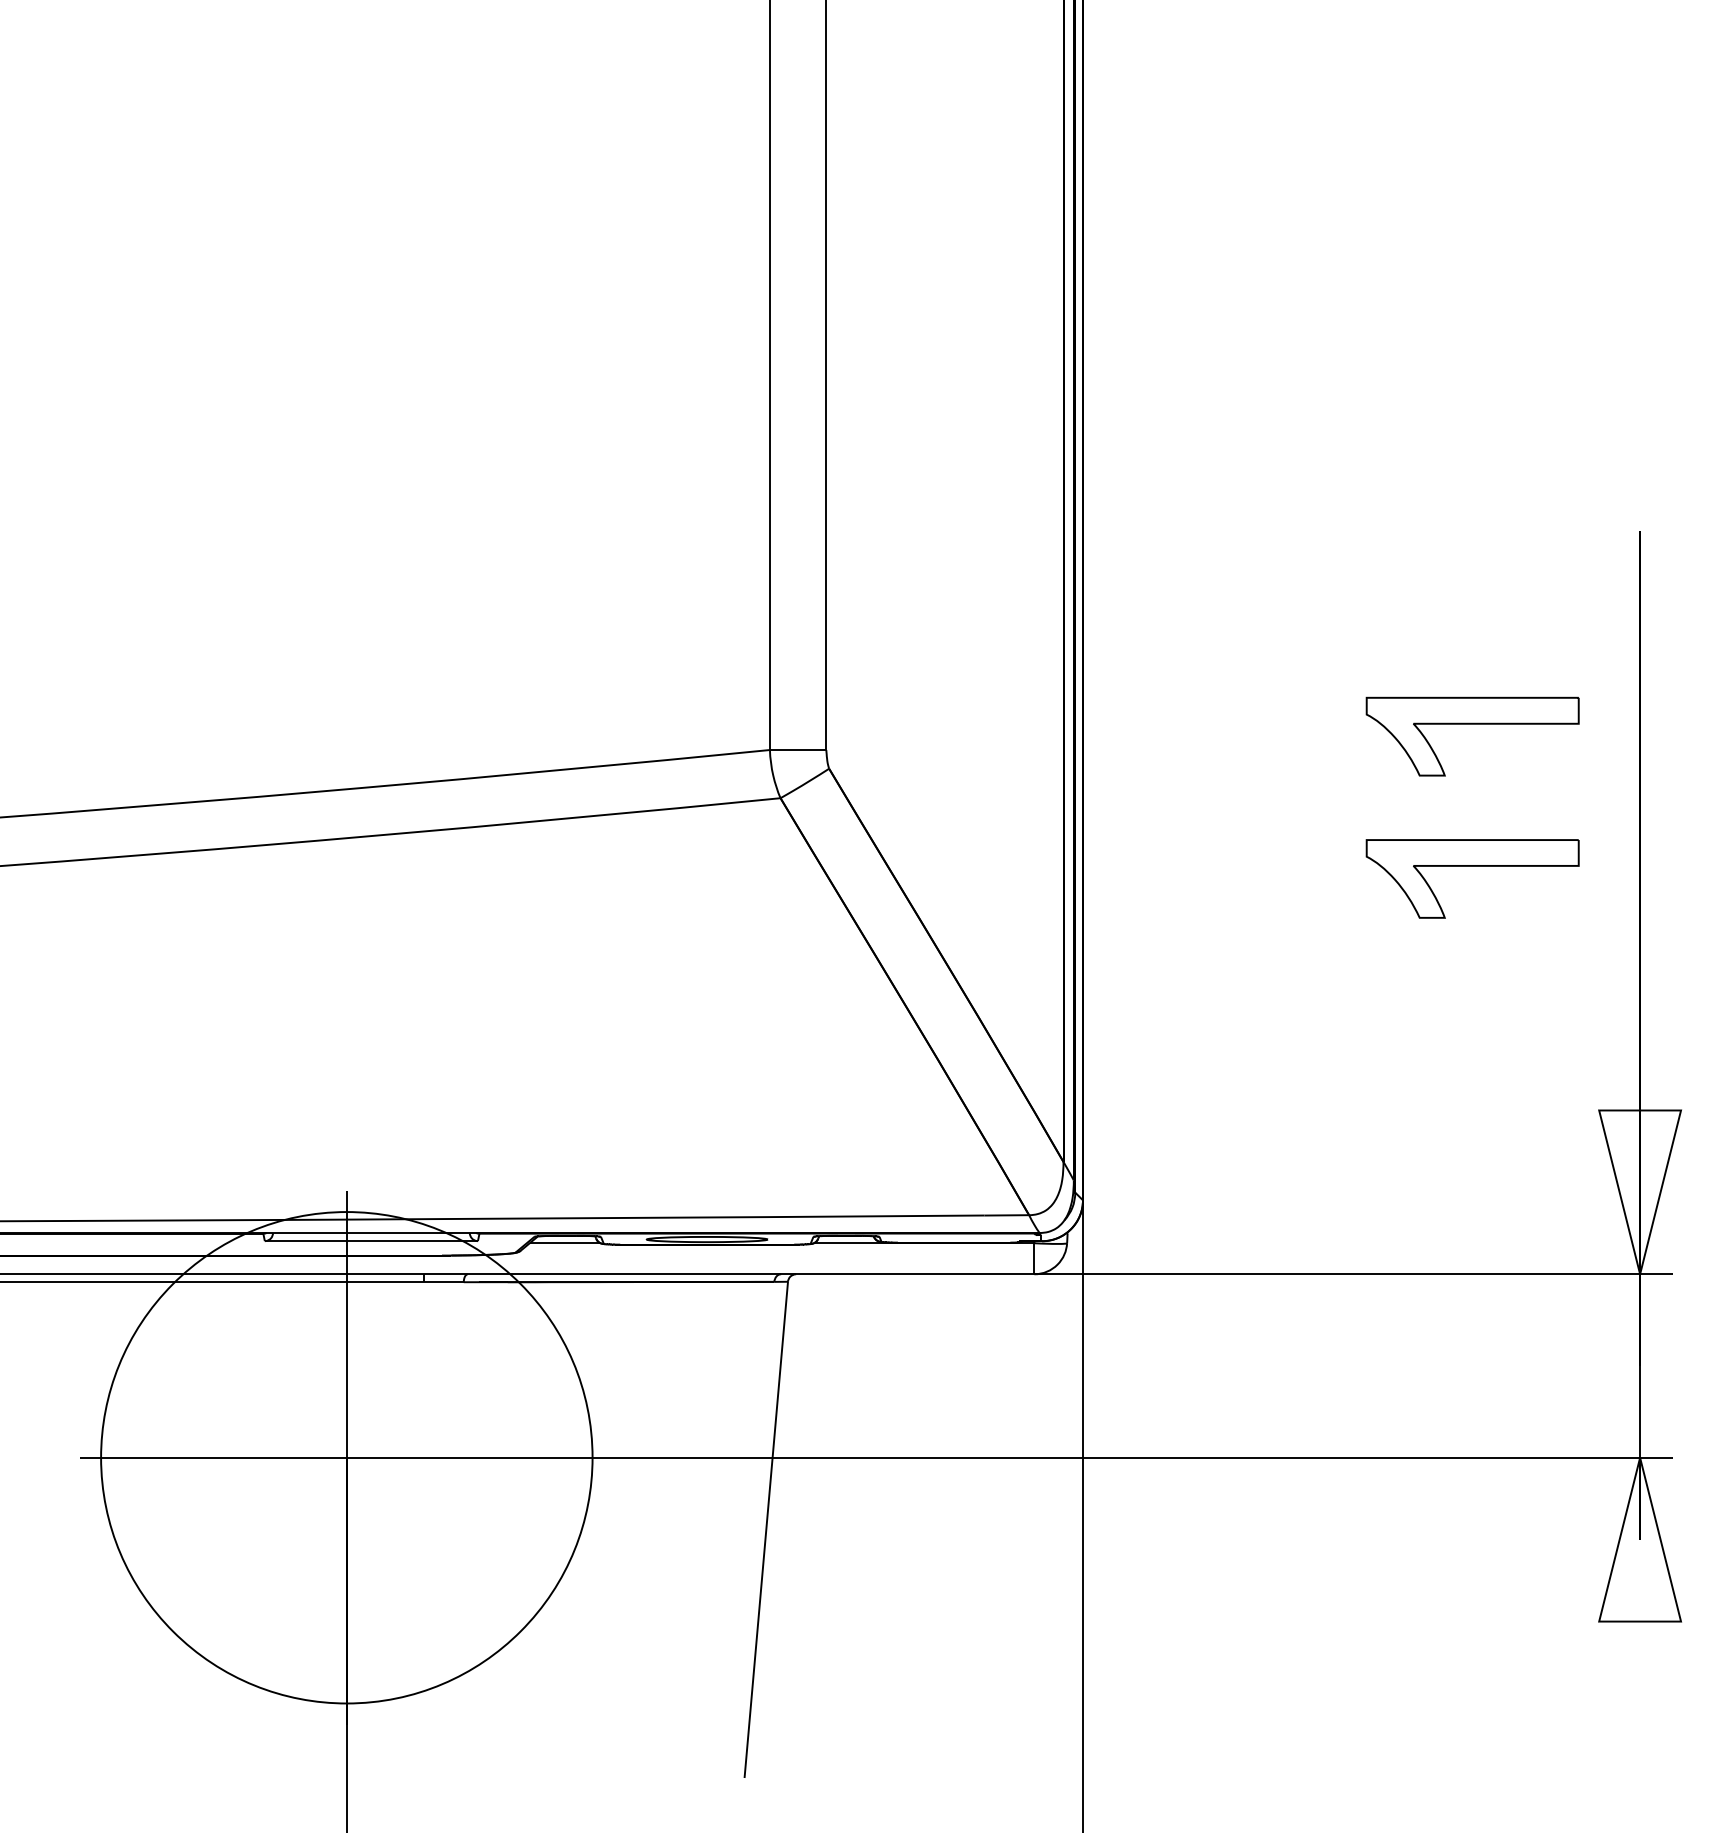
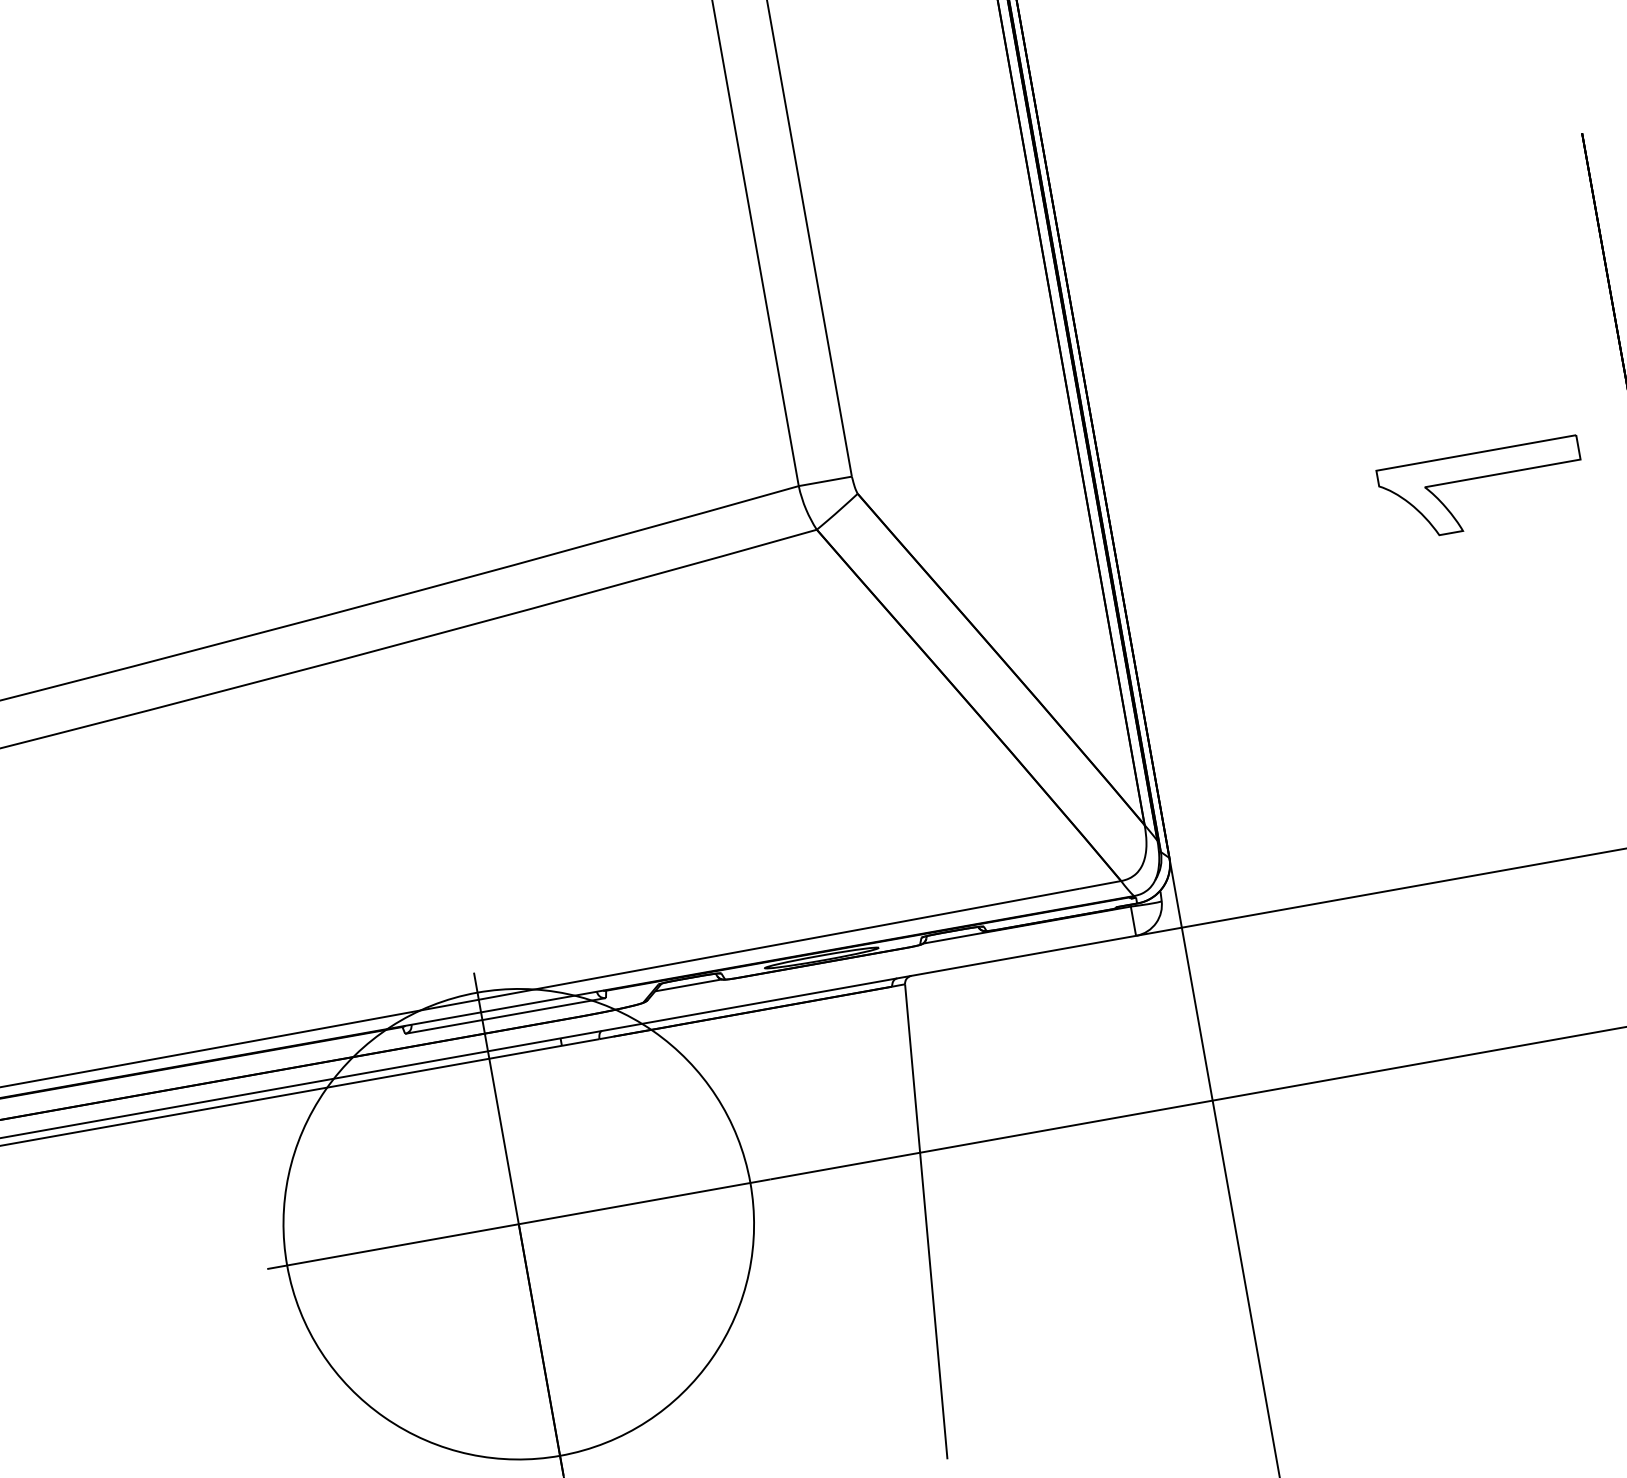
part: (1472, 724) -> (1456, 344), removed

